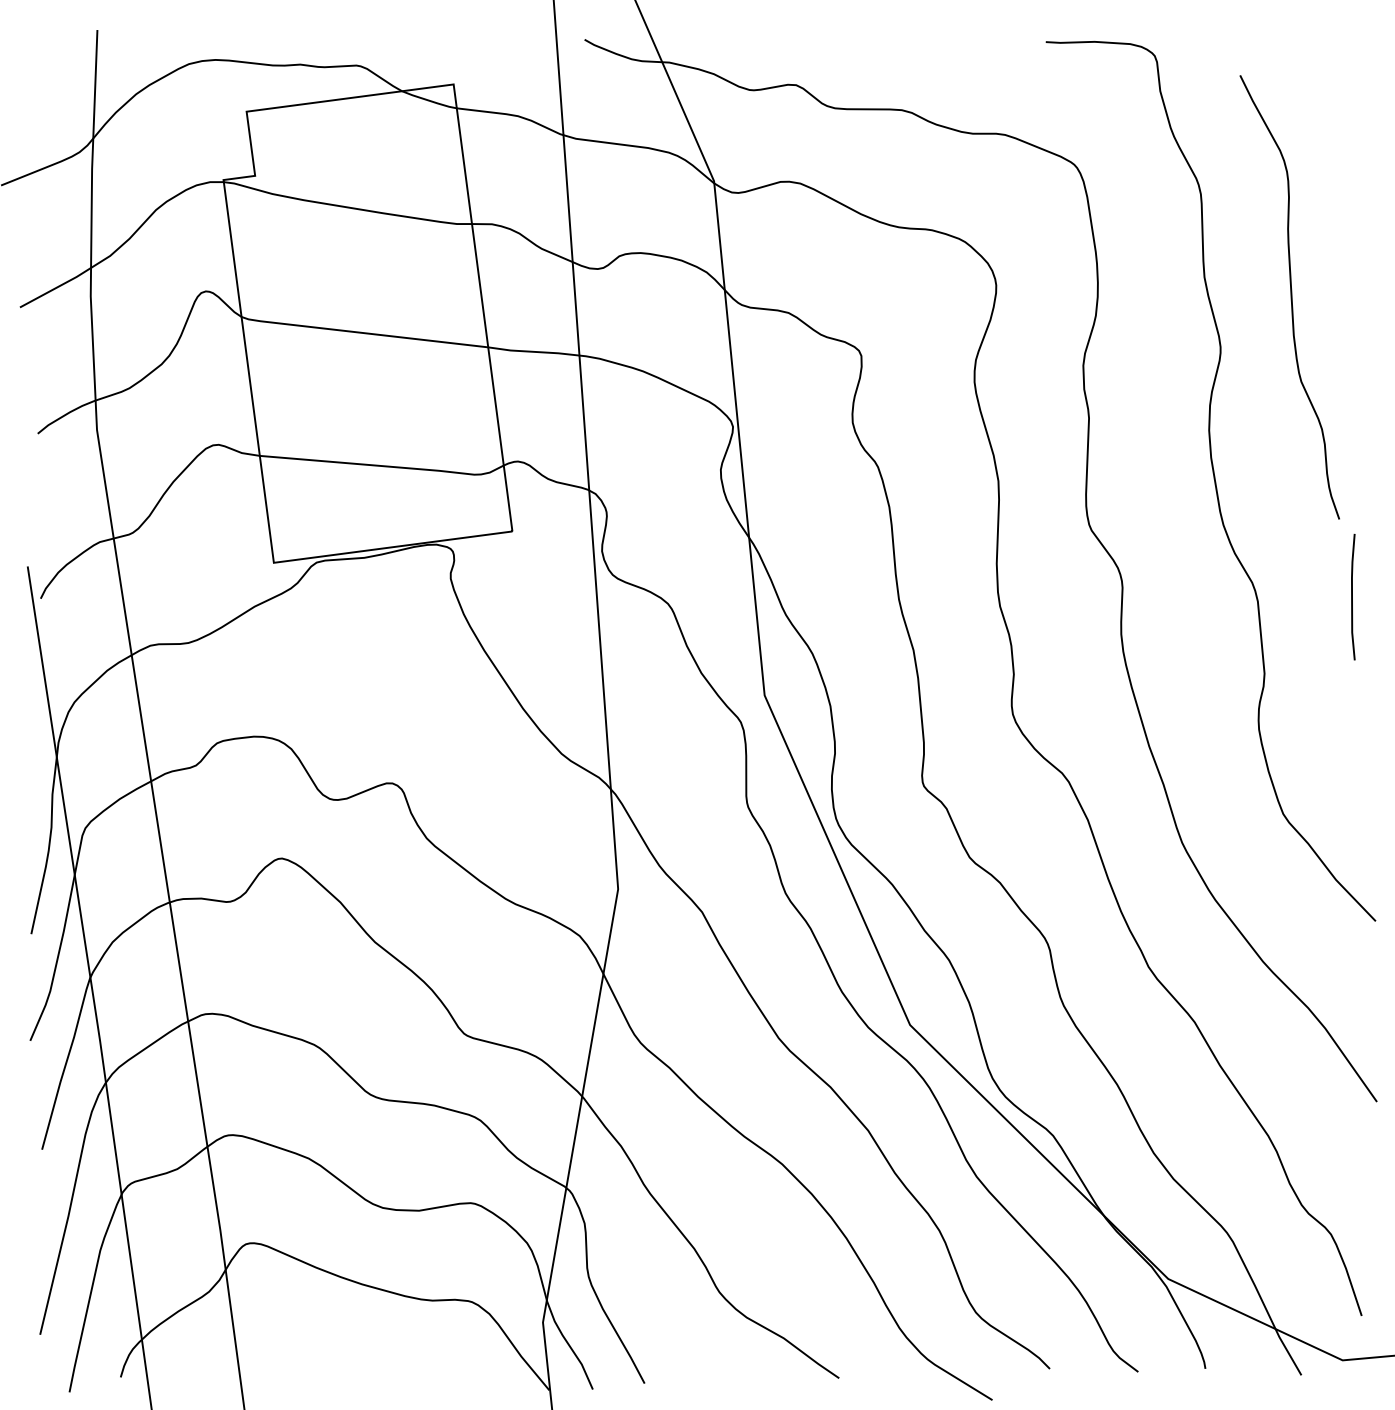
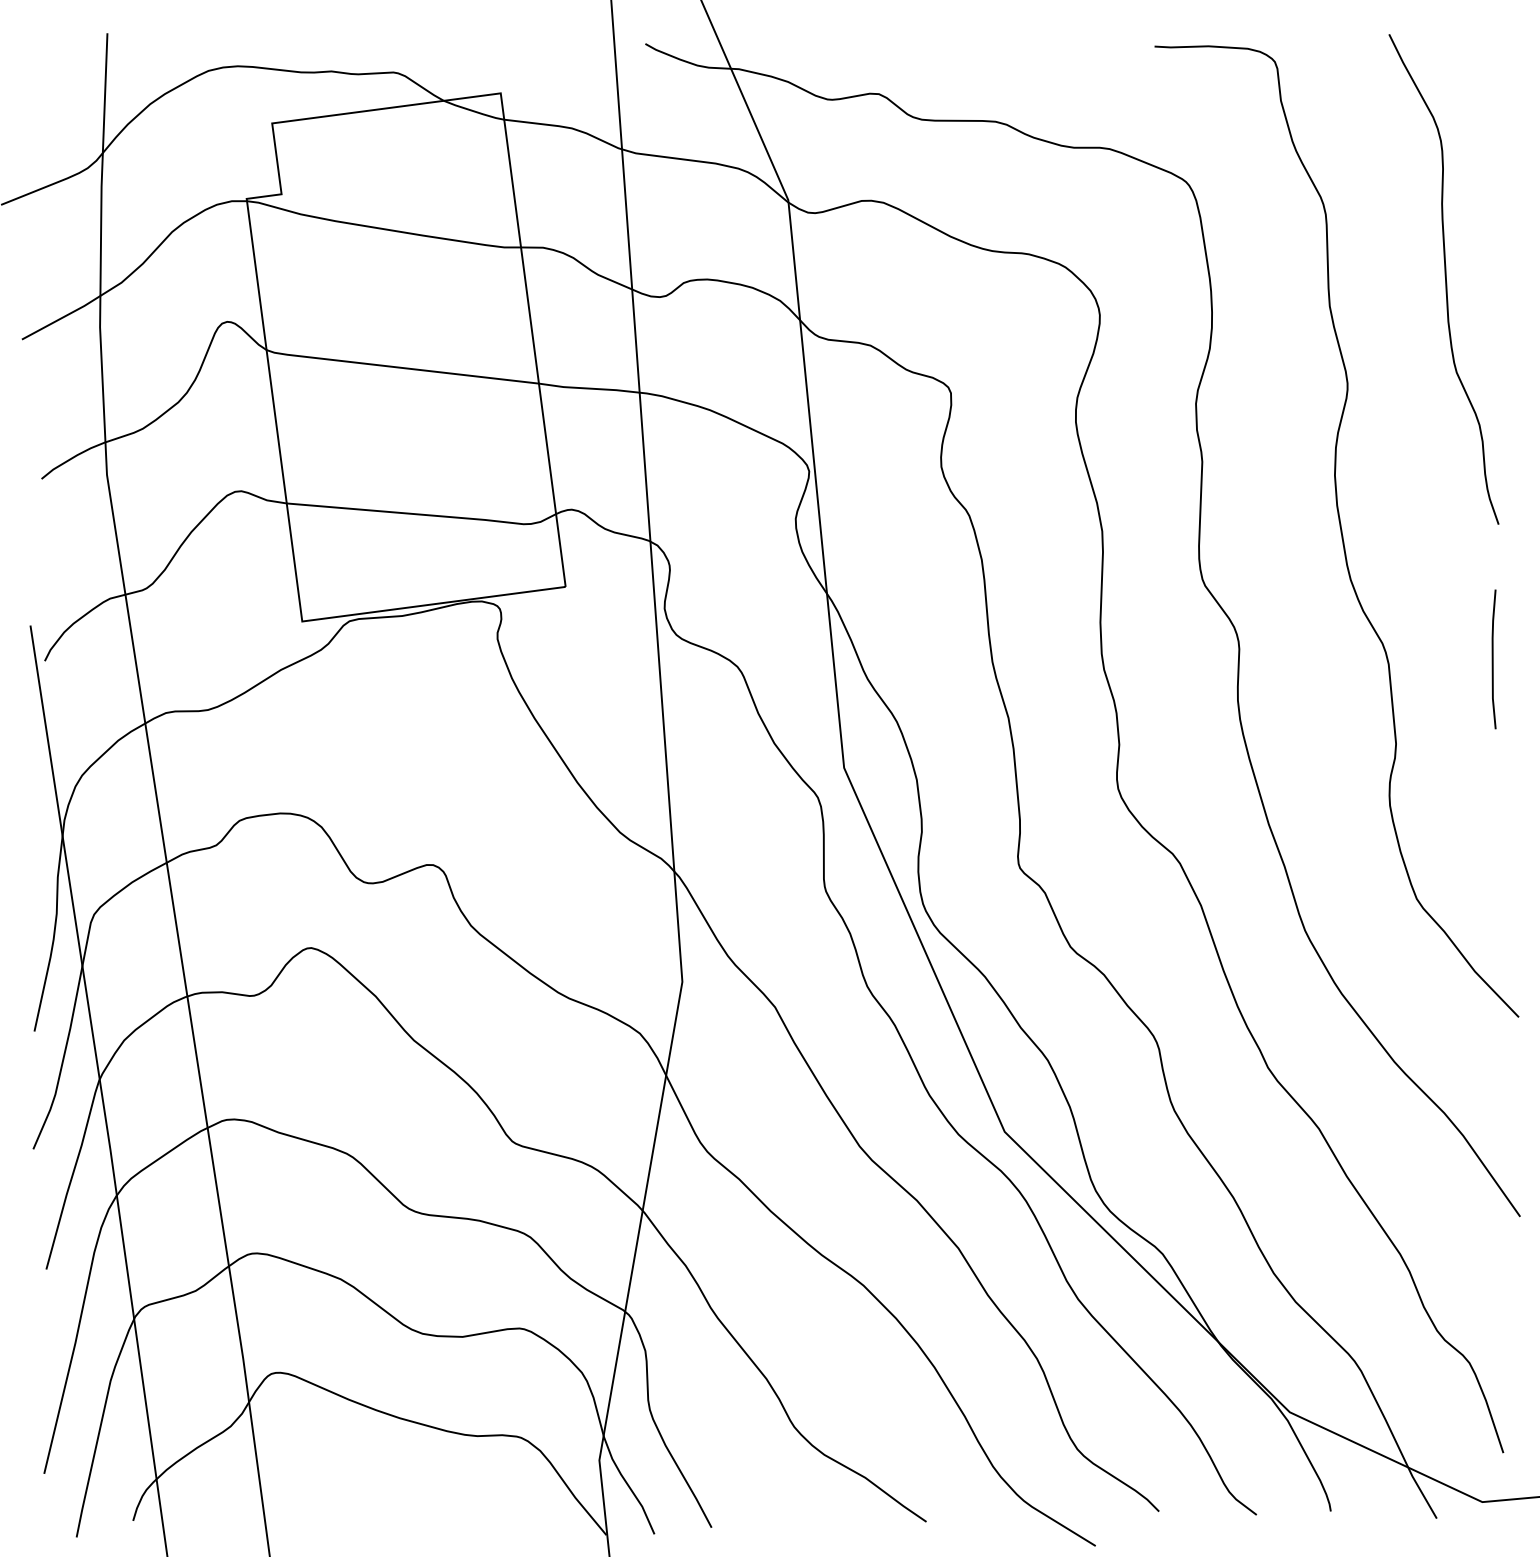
curve: (1291, 297) -> (1445, 279), moved

